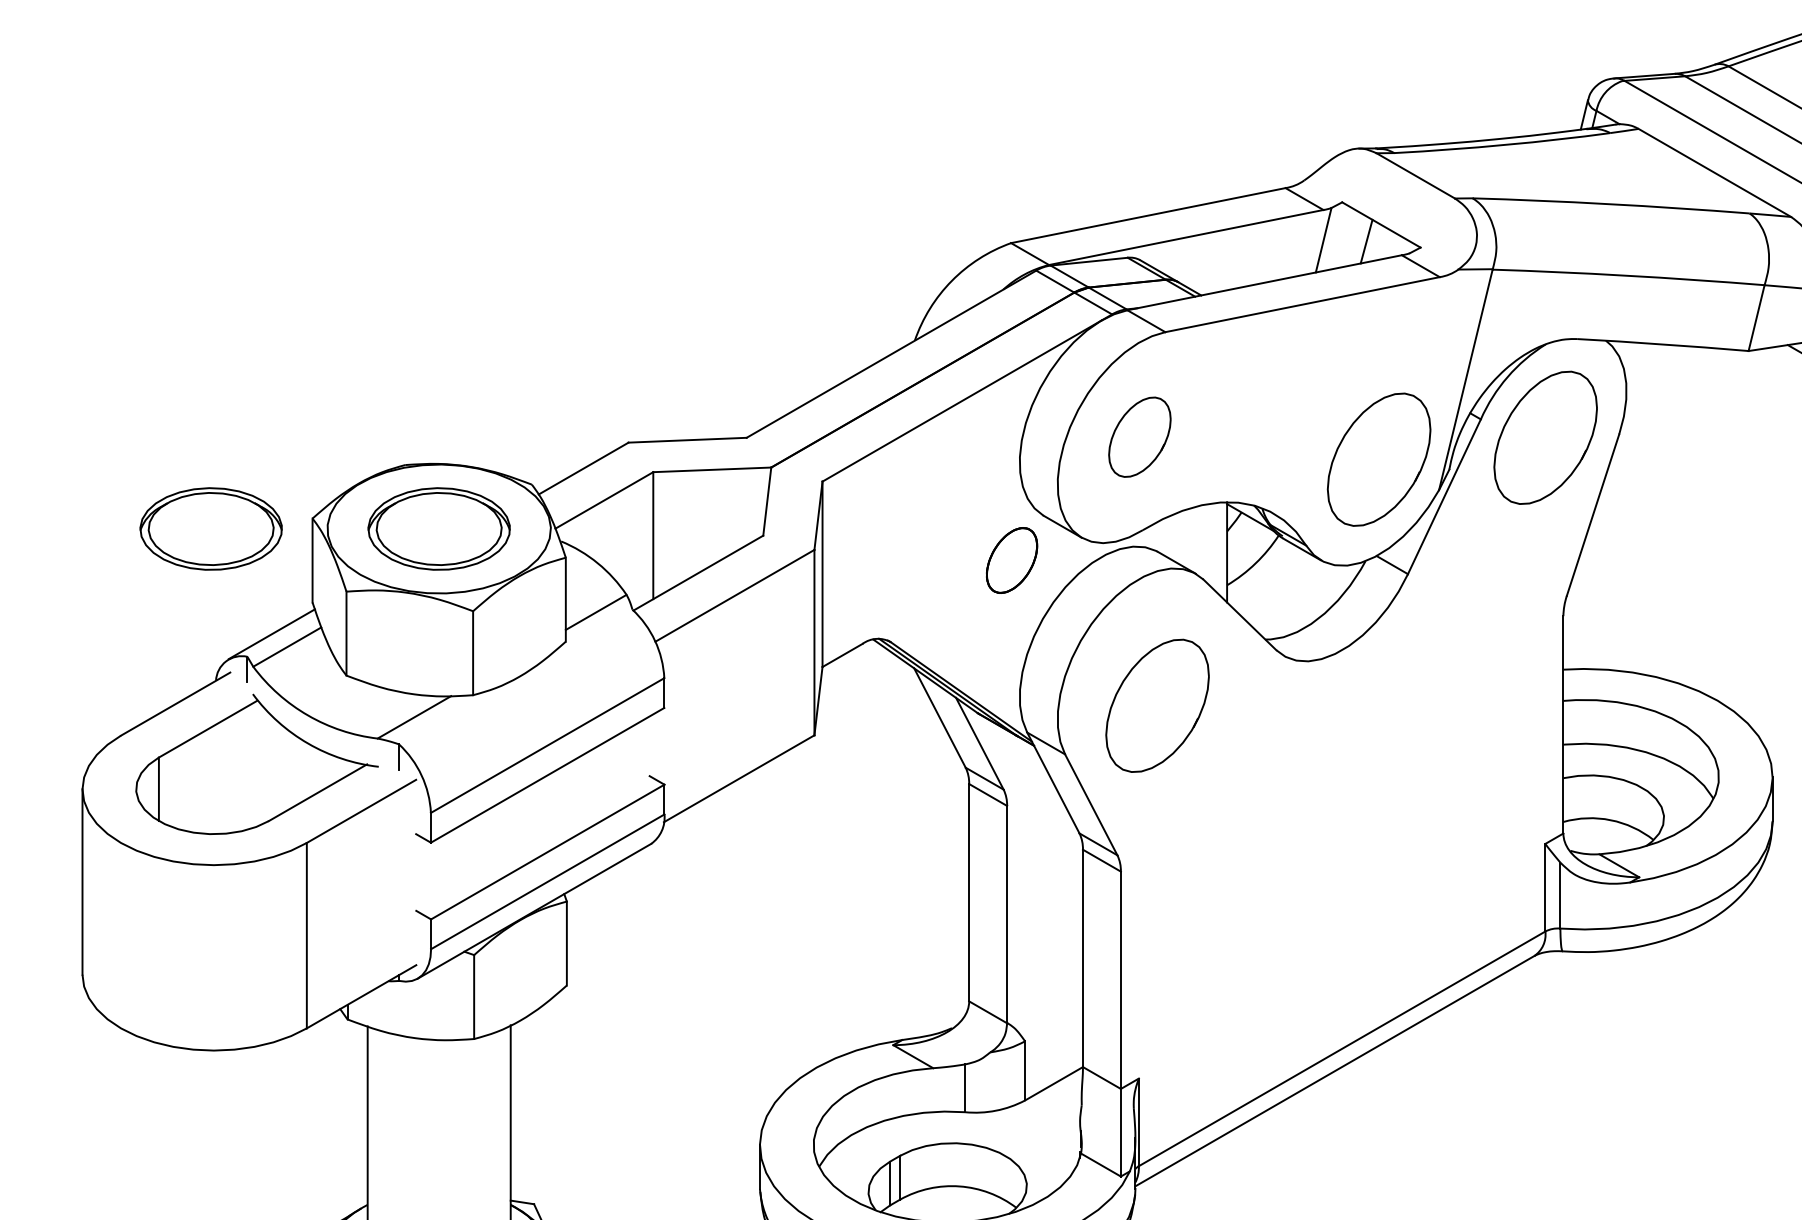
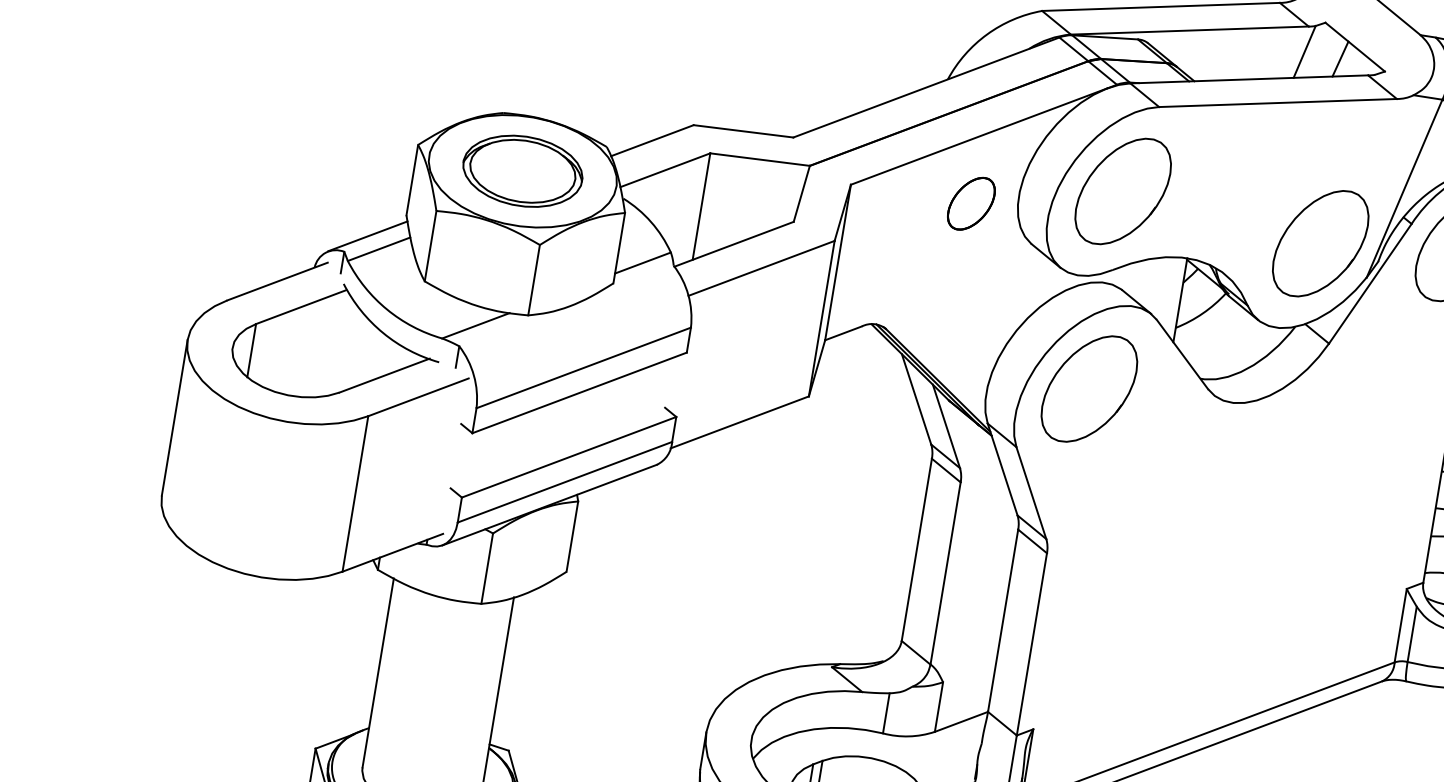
part: (1139, 437) -> (1122, 191), size x1.67
part: (210, 528) -> (331, 139), removed
part: (1012, 560) -> (971, 203), moved
part: (1157, 705) -> (1089, 388), moved

